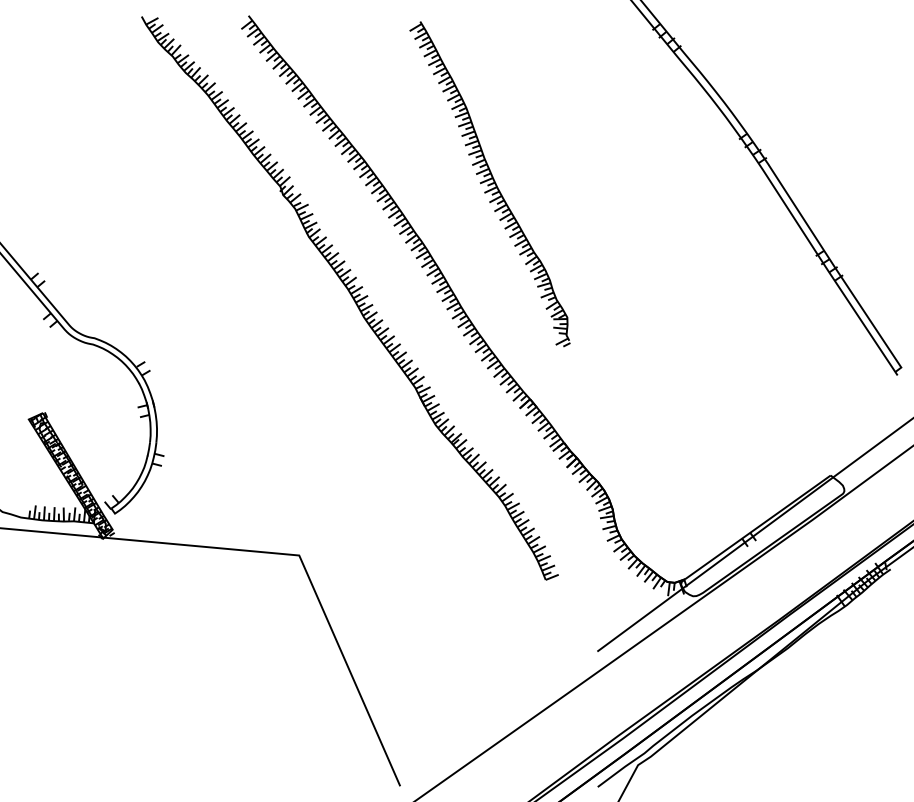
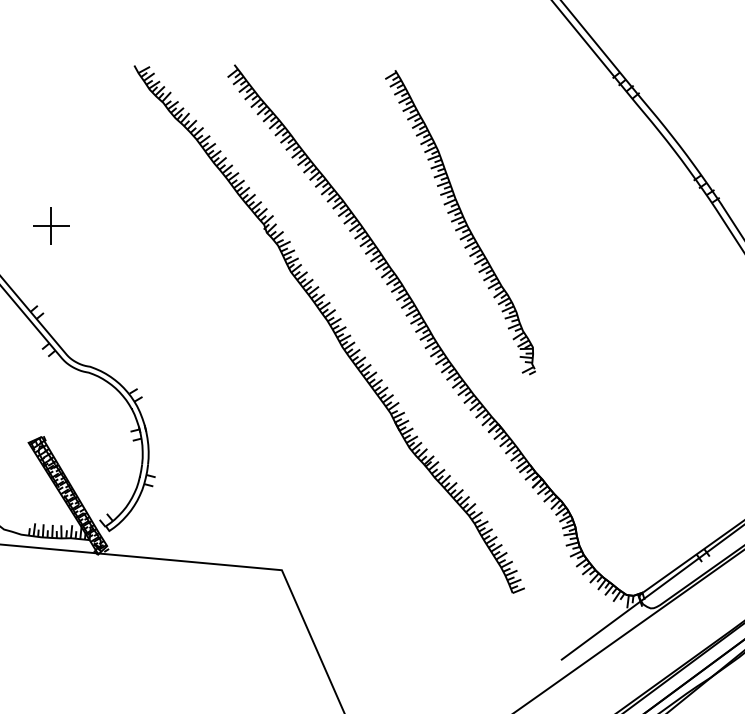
part: (52, 187) -> (50, 225), added

